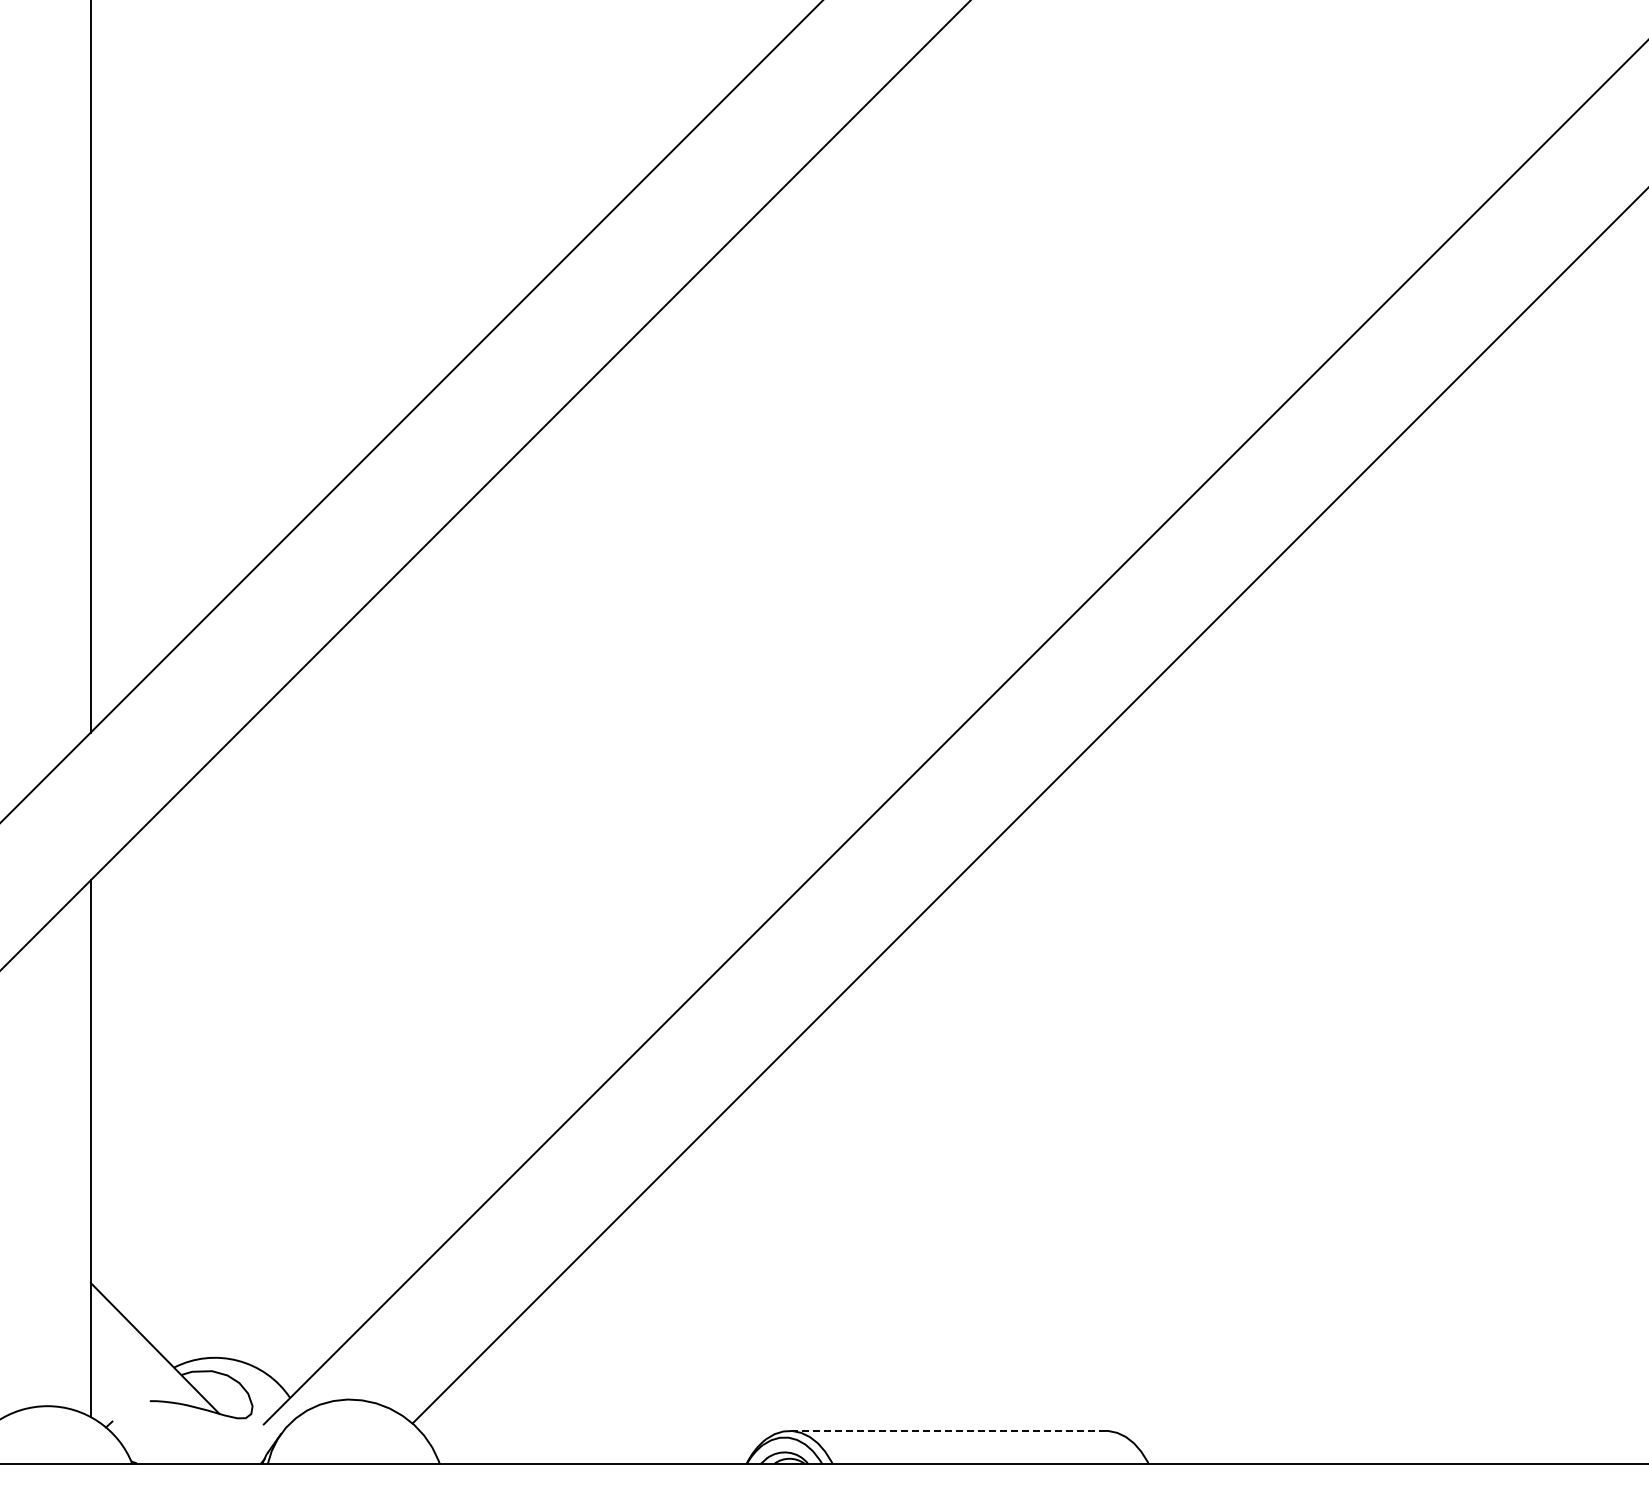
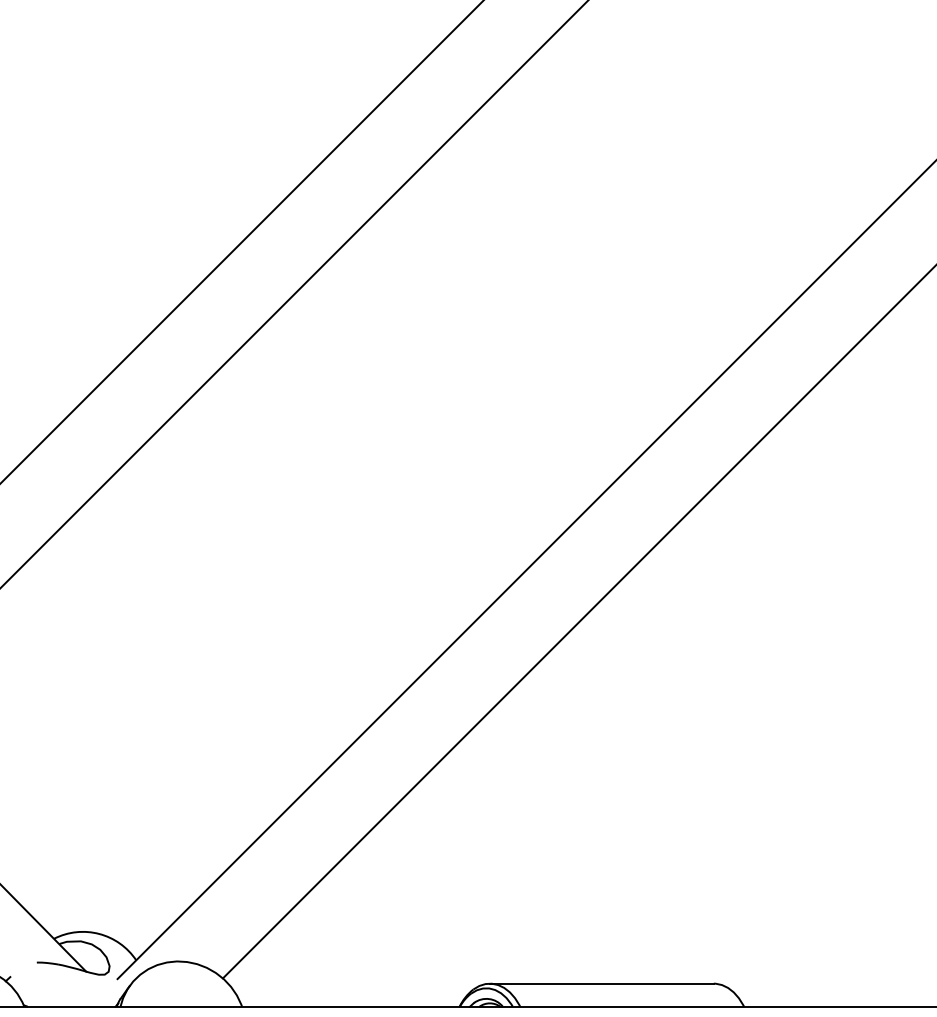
line: (947, 1430) -> (601, 983), dashed -> solid

